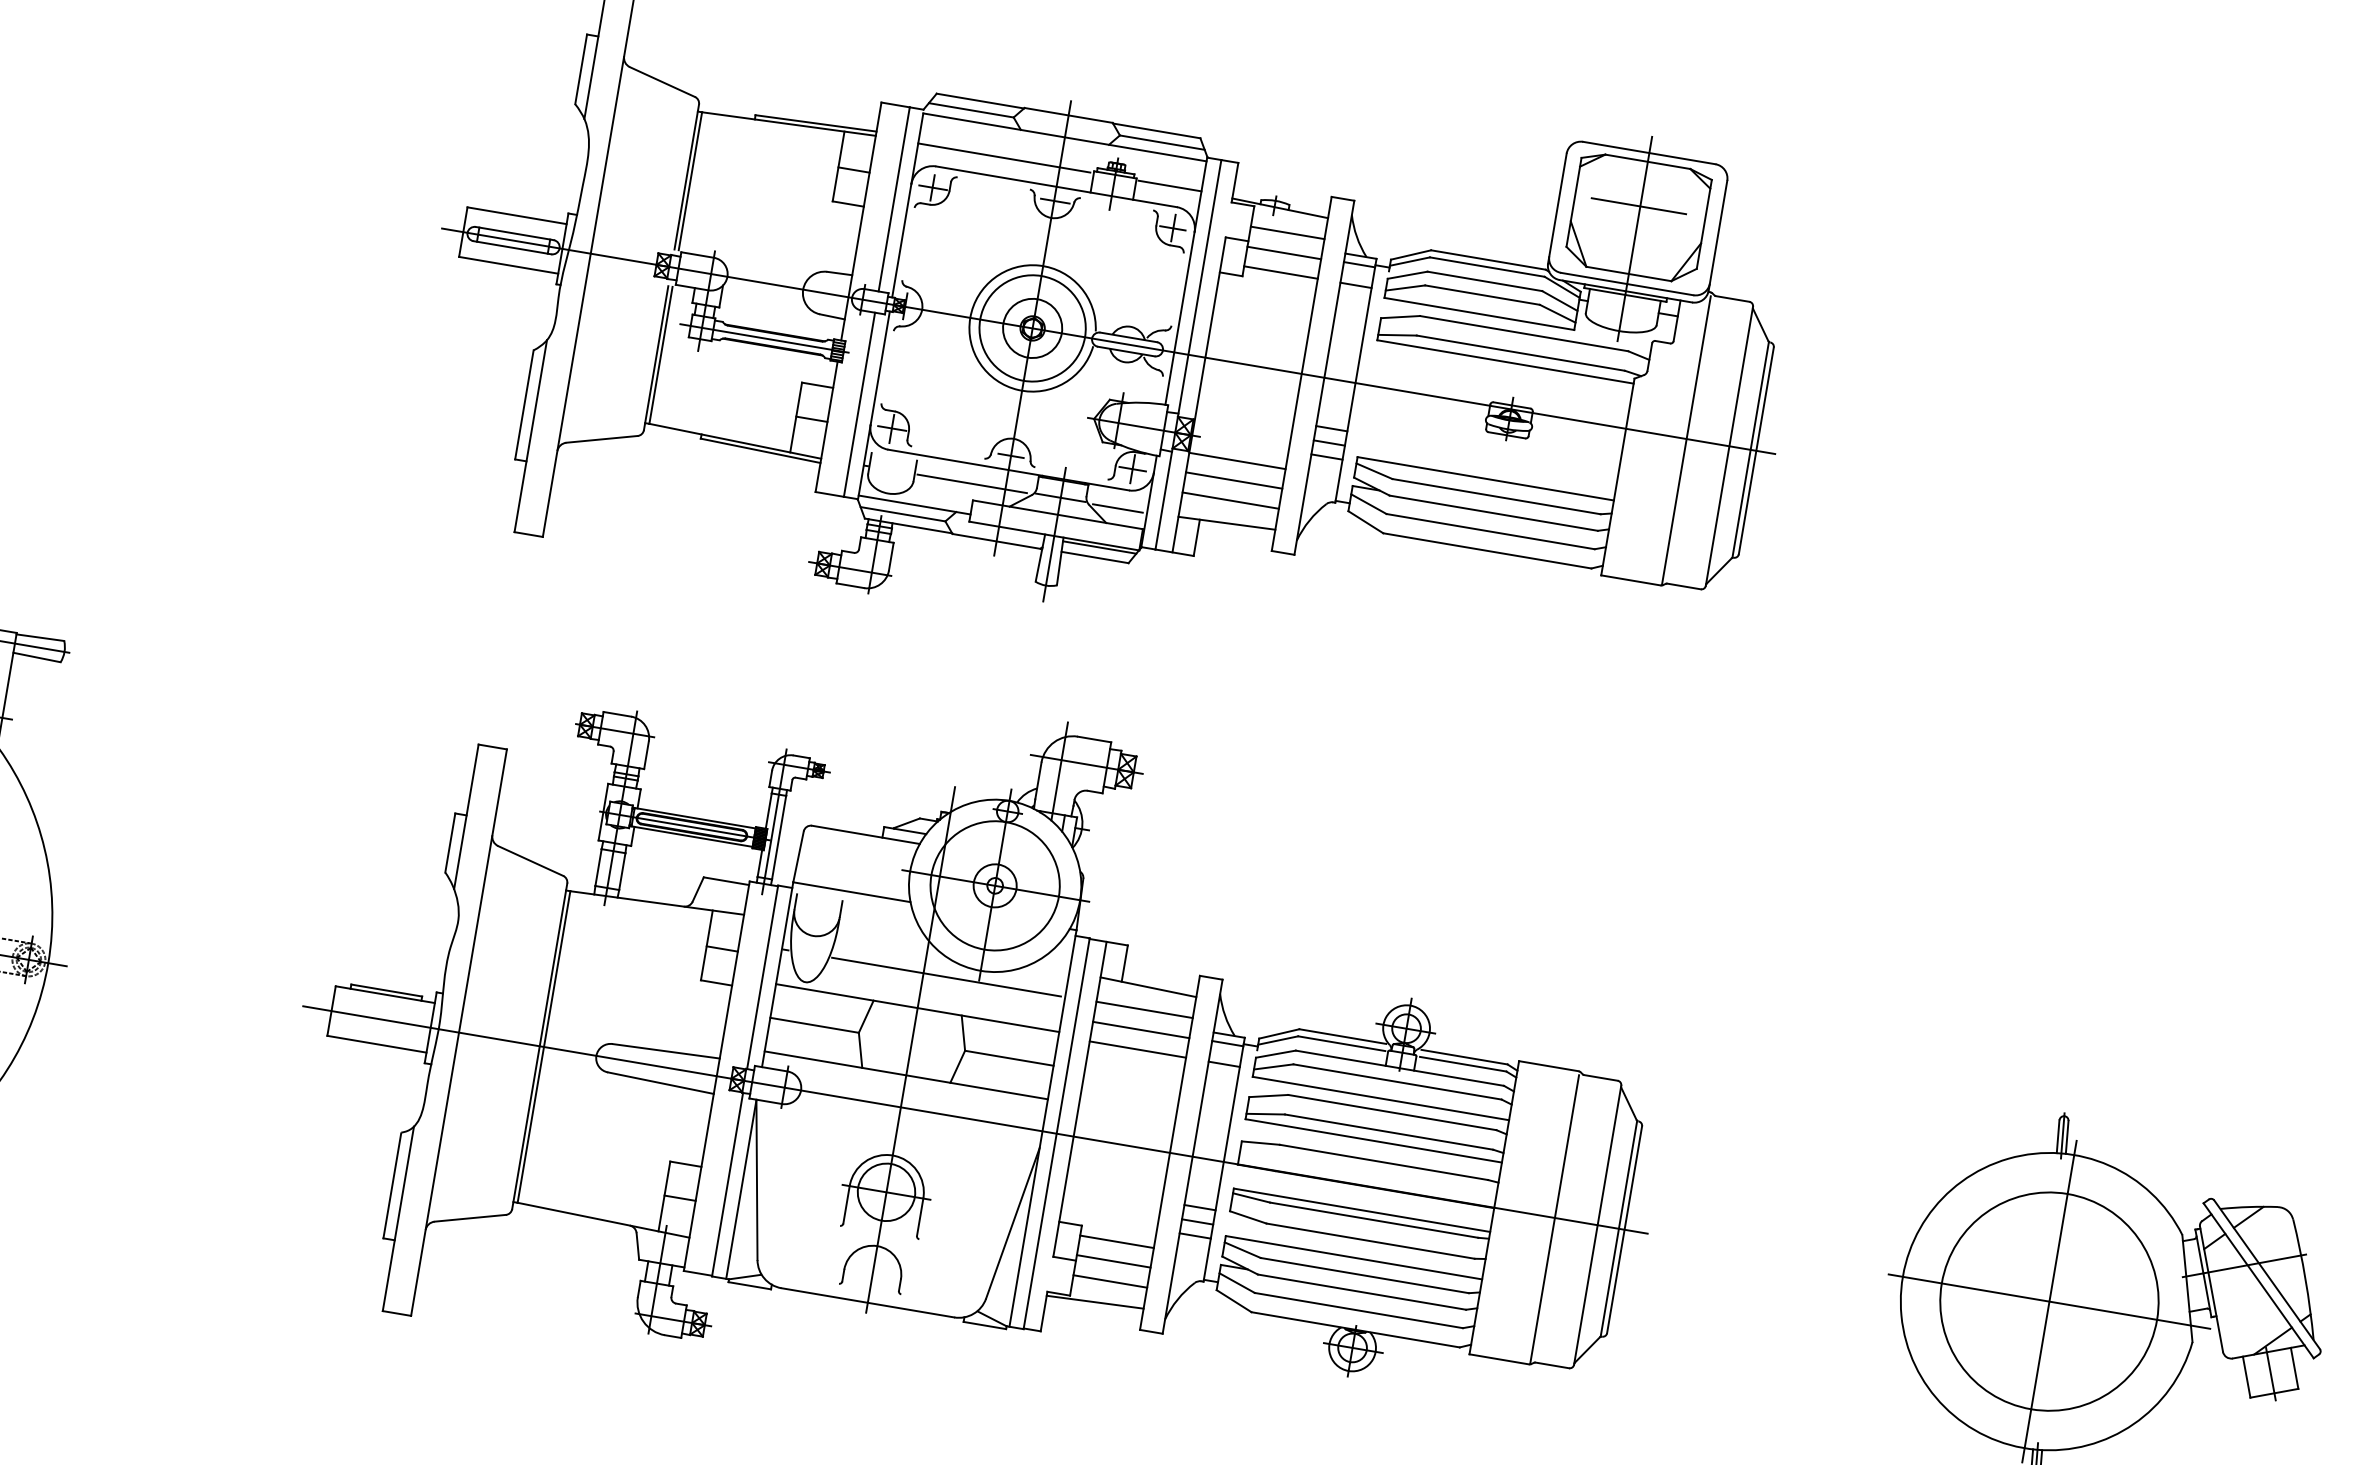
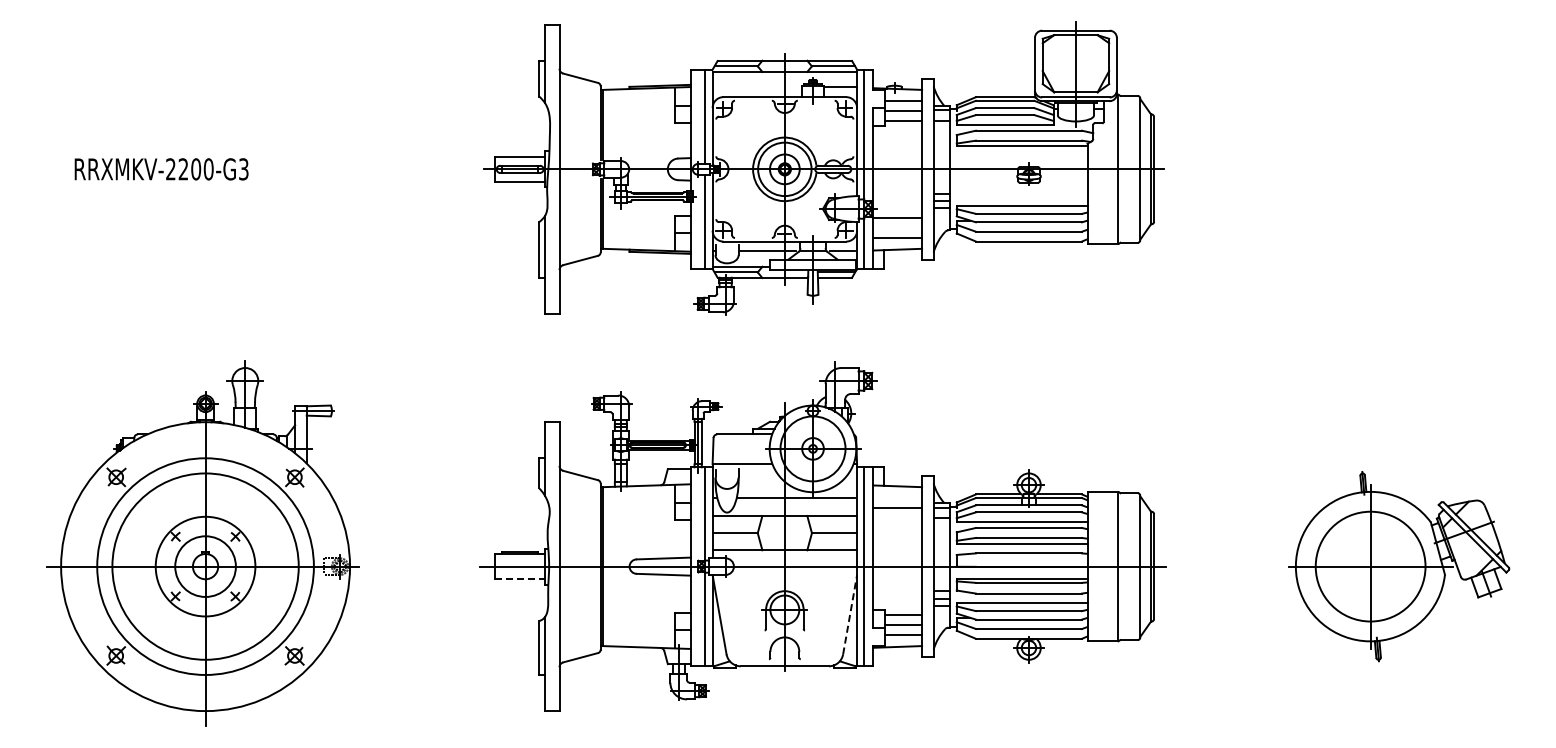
line: (1004, 158) -> (756, 87), removed
line: (1639, 205) -> (1075, 57), removed
line: (1234, 479) -> (897, 227), removed
line: (1144, 1009) -> (897, 497), removed
line: (378, 1044) -> (520, 579), solid -> dashed
line: (1137, 1050) -> (897, 518), removed
line: (1013, 1222) -> (850, 614), solid -> dashed

